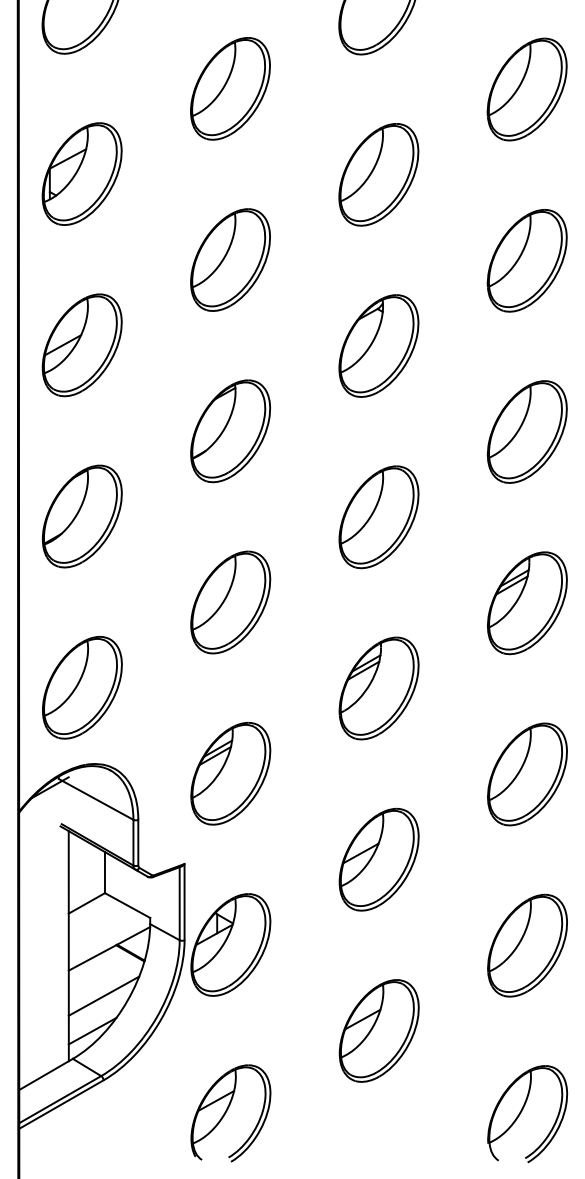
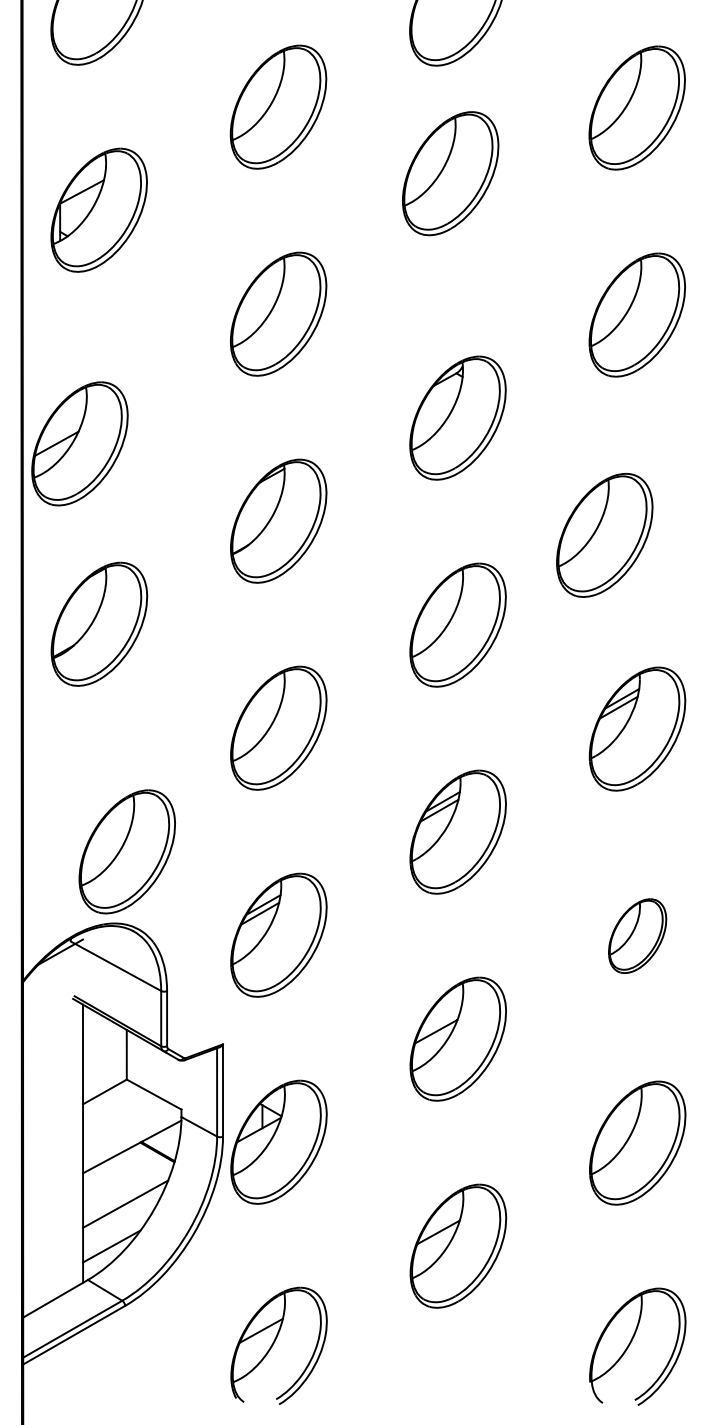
part: (378, 174) -> (450, 173), moved
part: (81, 345) -> (79, 444), moved
part: (526, 431) -> (603, 534), moved
part: (82, 687) -> (127, 851), moved
part: (527, 774) -> (637, 936), size x0.6

